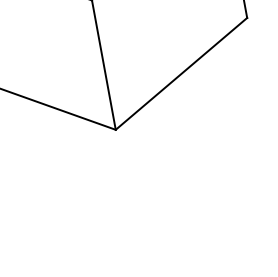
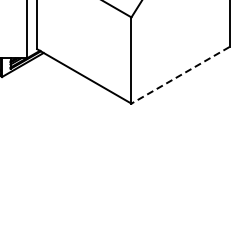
line: (181, 74) -> (180, 75), solid -> dashed

